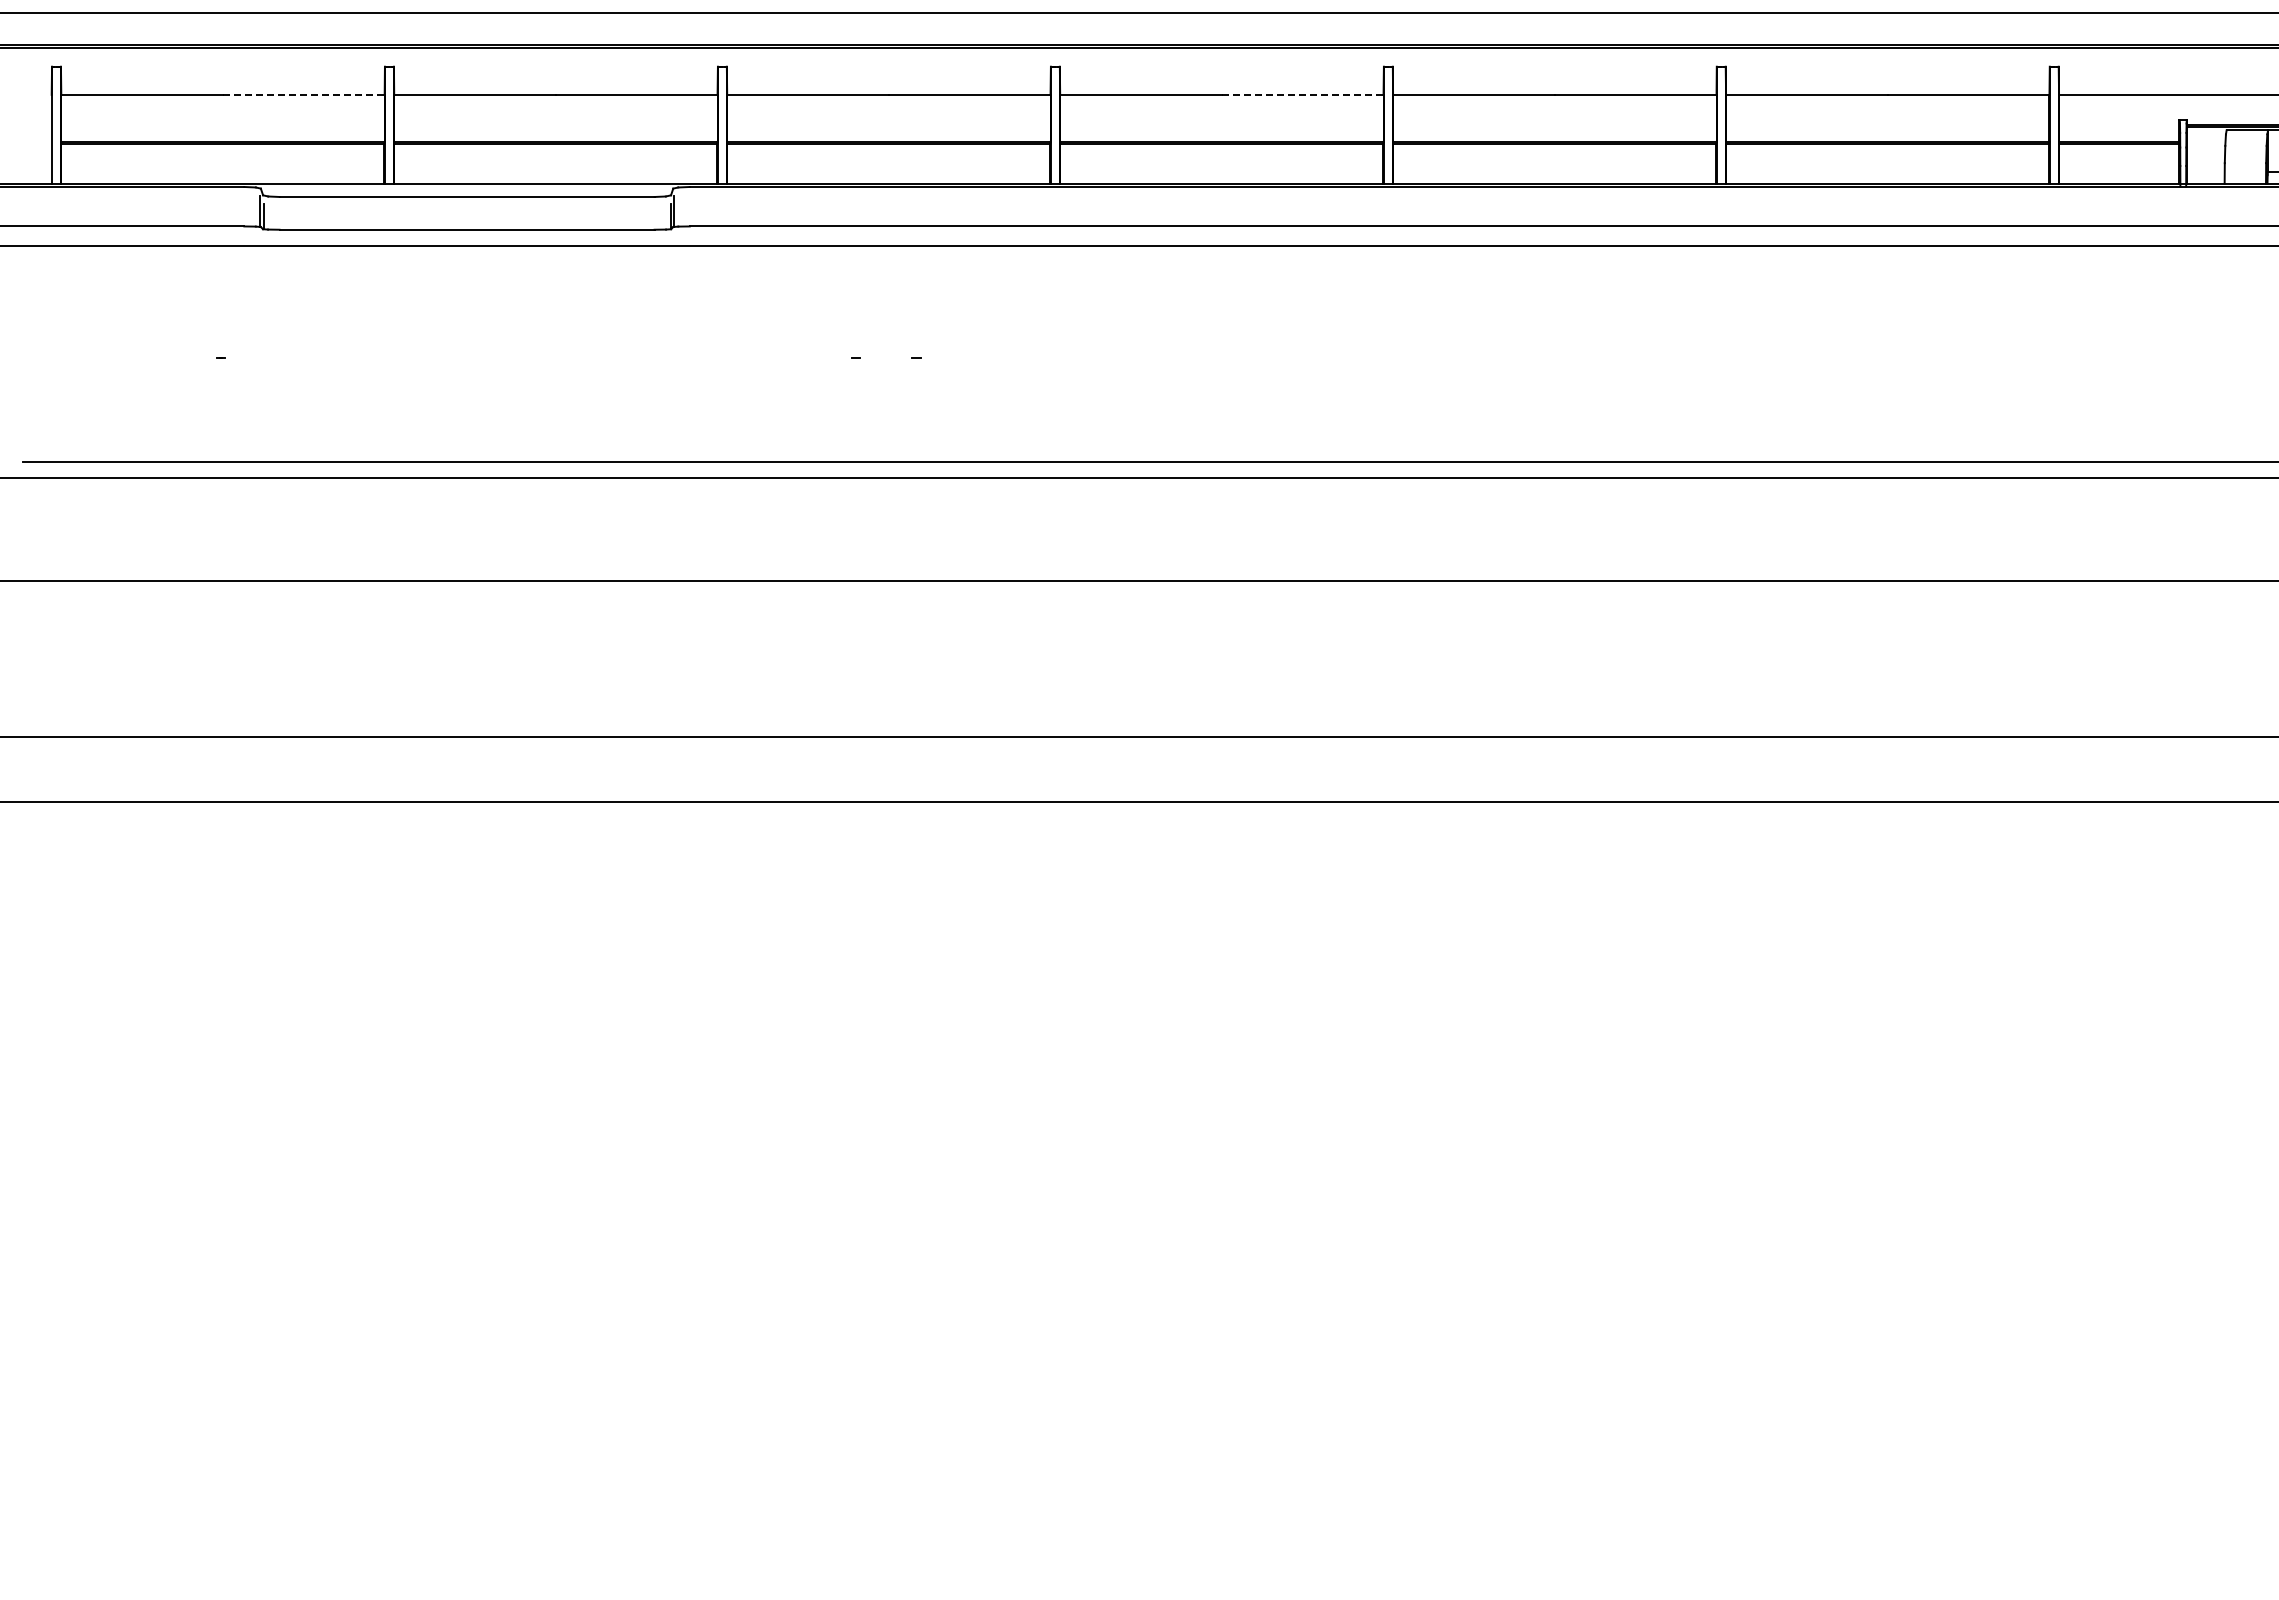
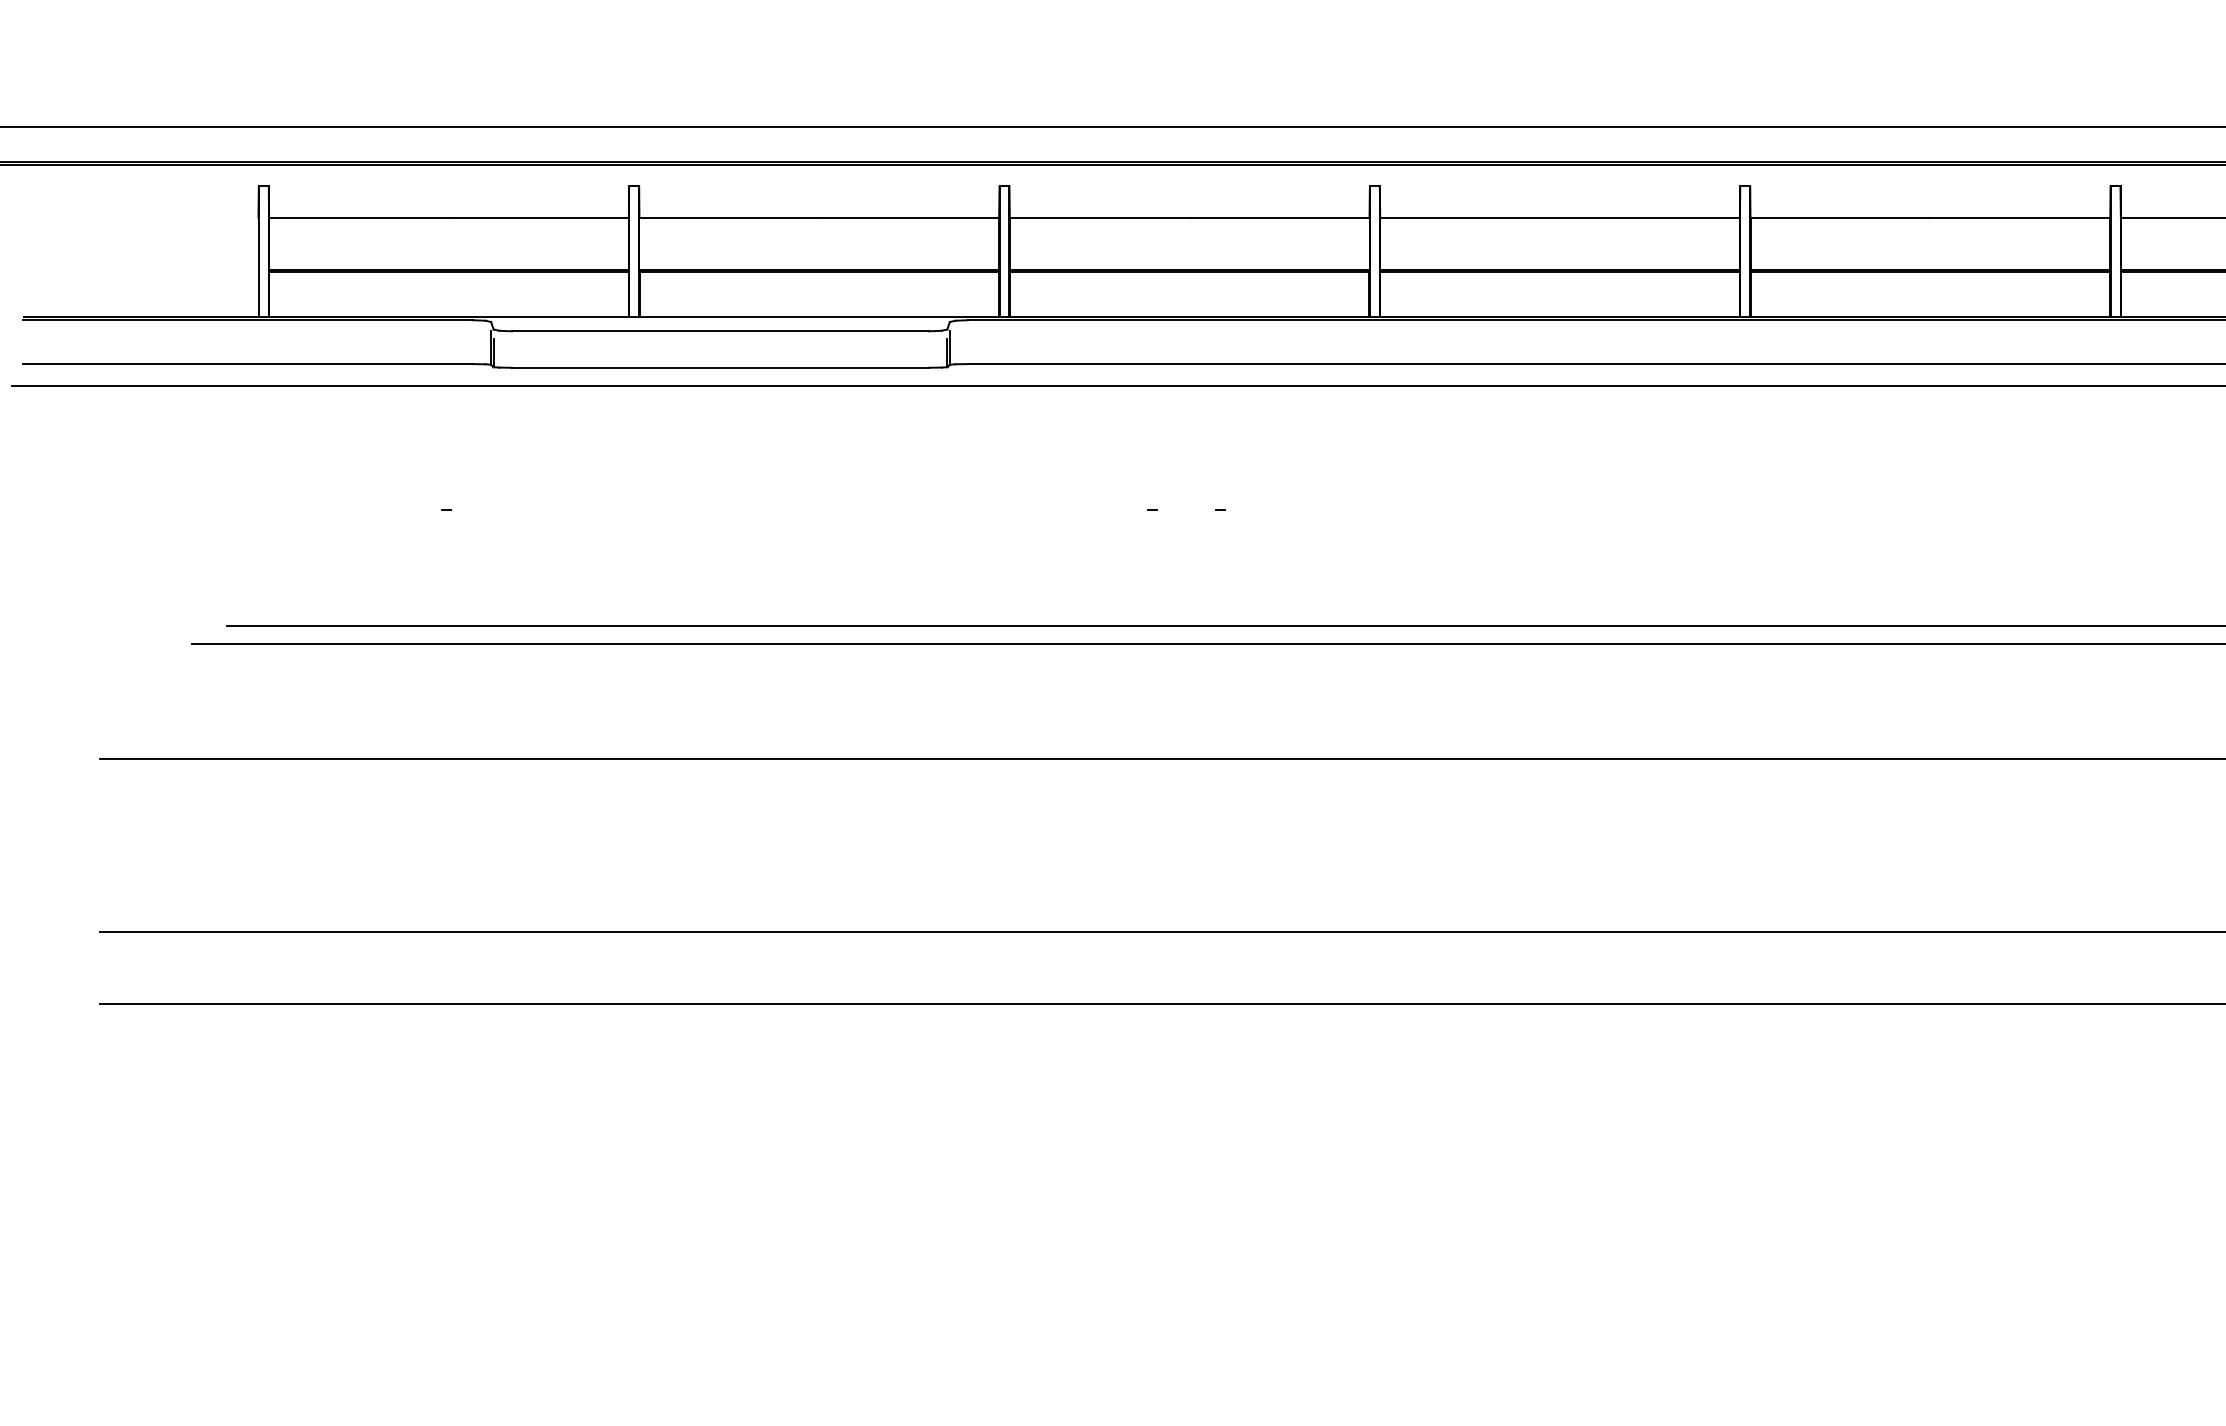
line: (303, 94) -> (538, 217), dashed -> solid
line: (1302, 94) -> (1649, 217), dashed -> solid

